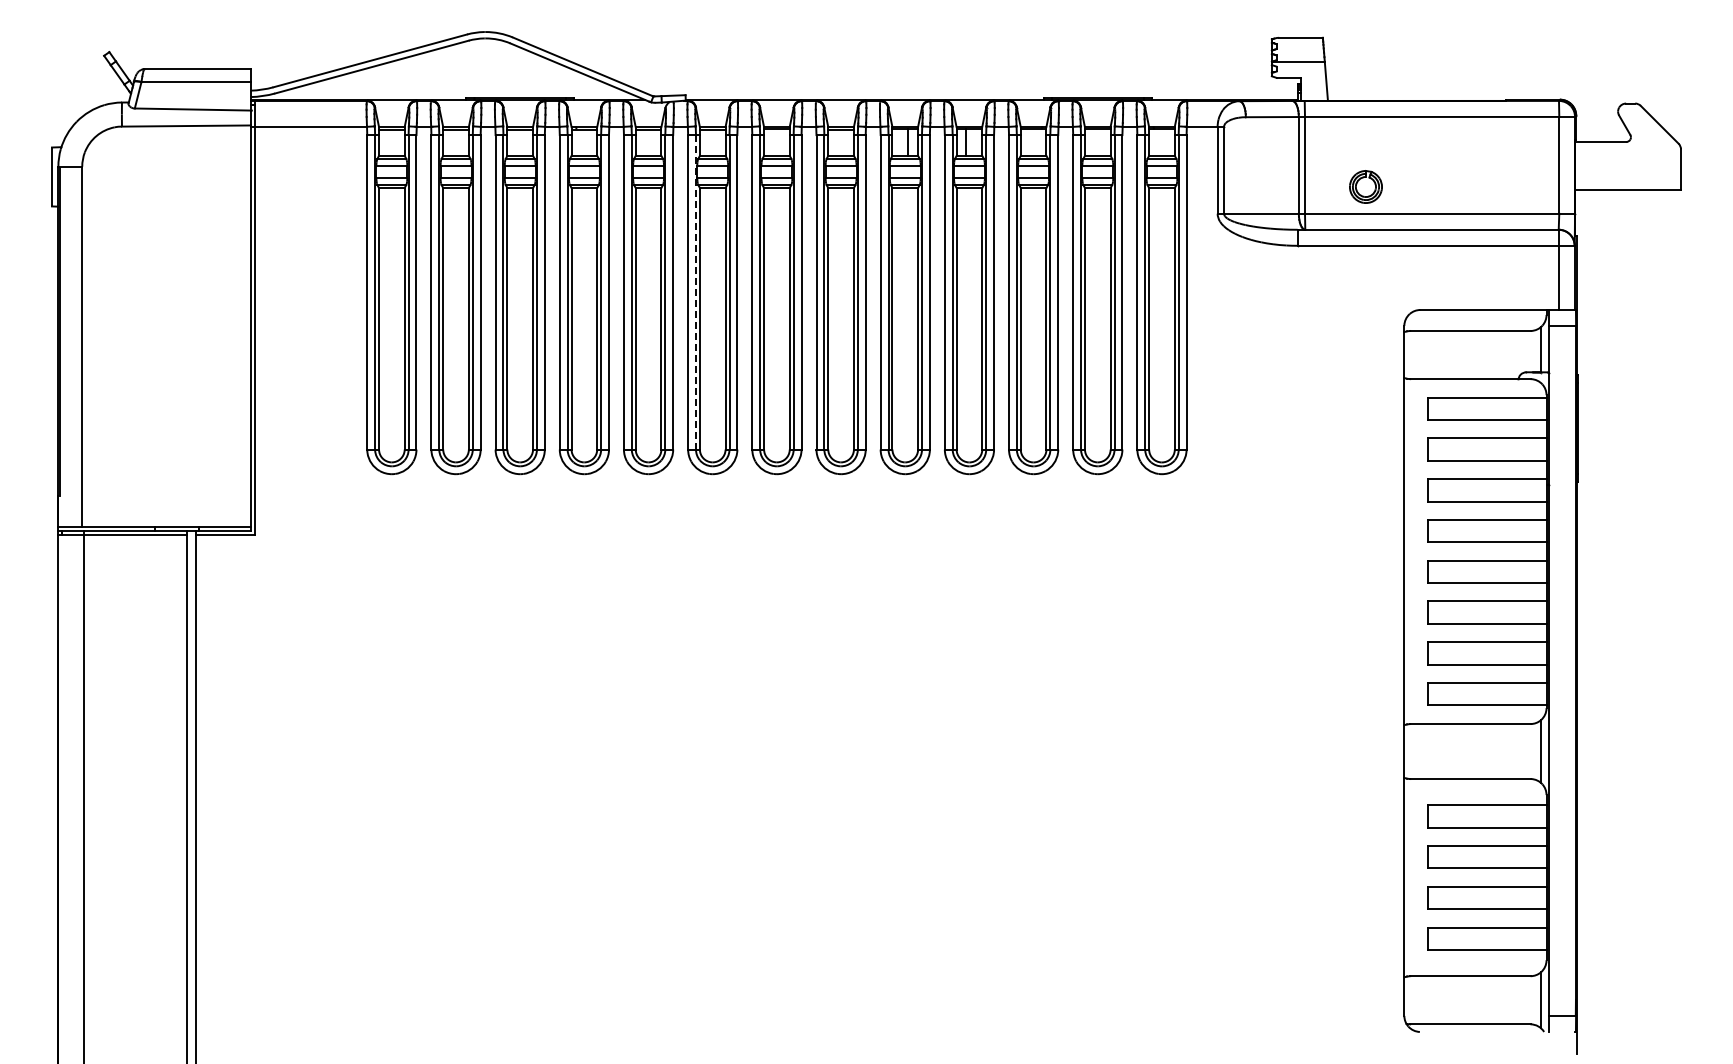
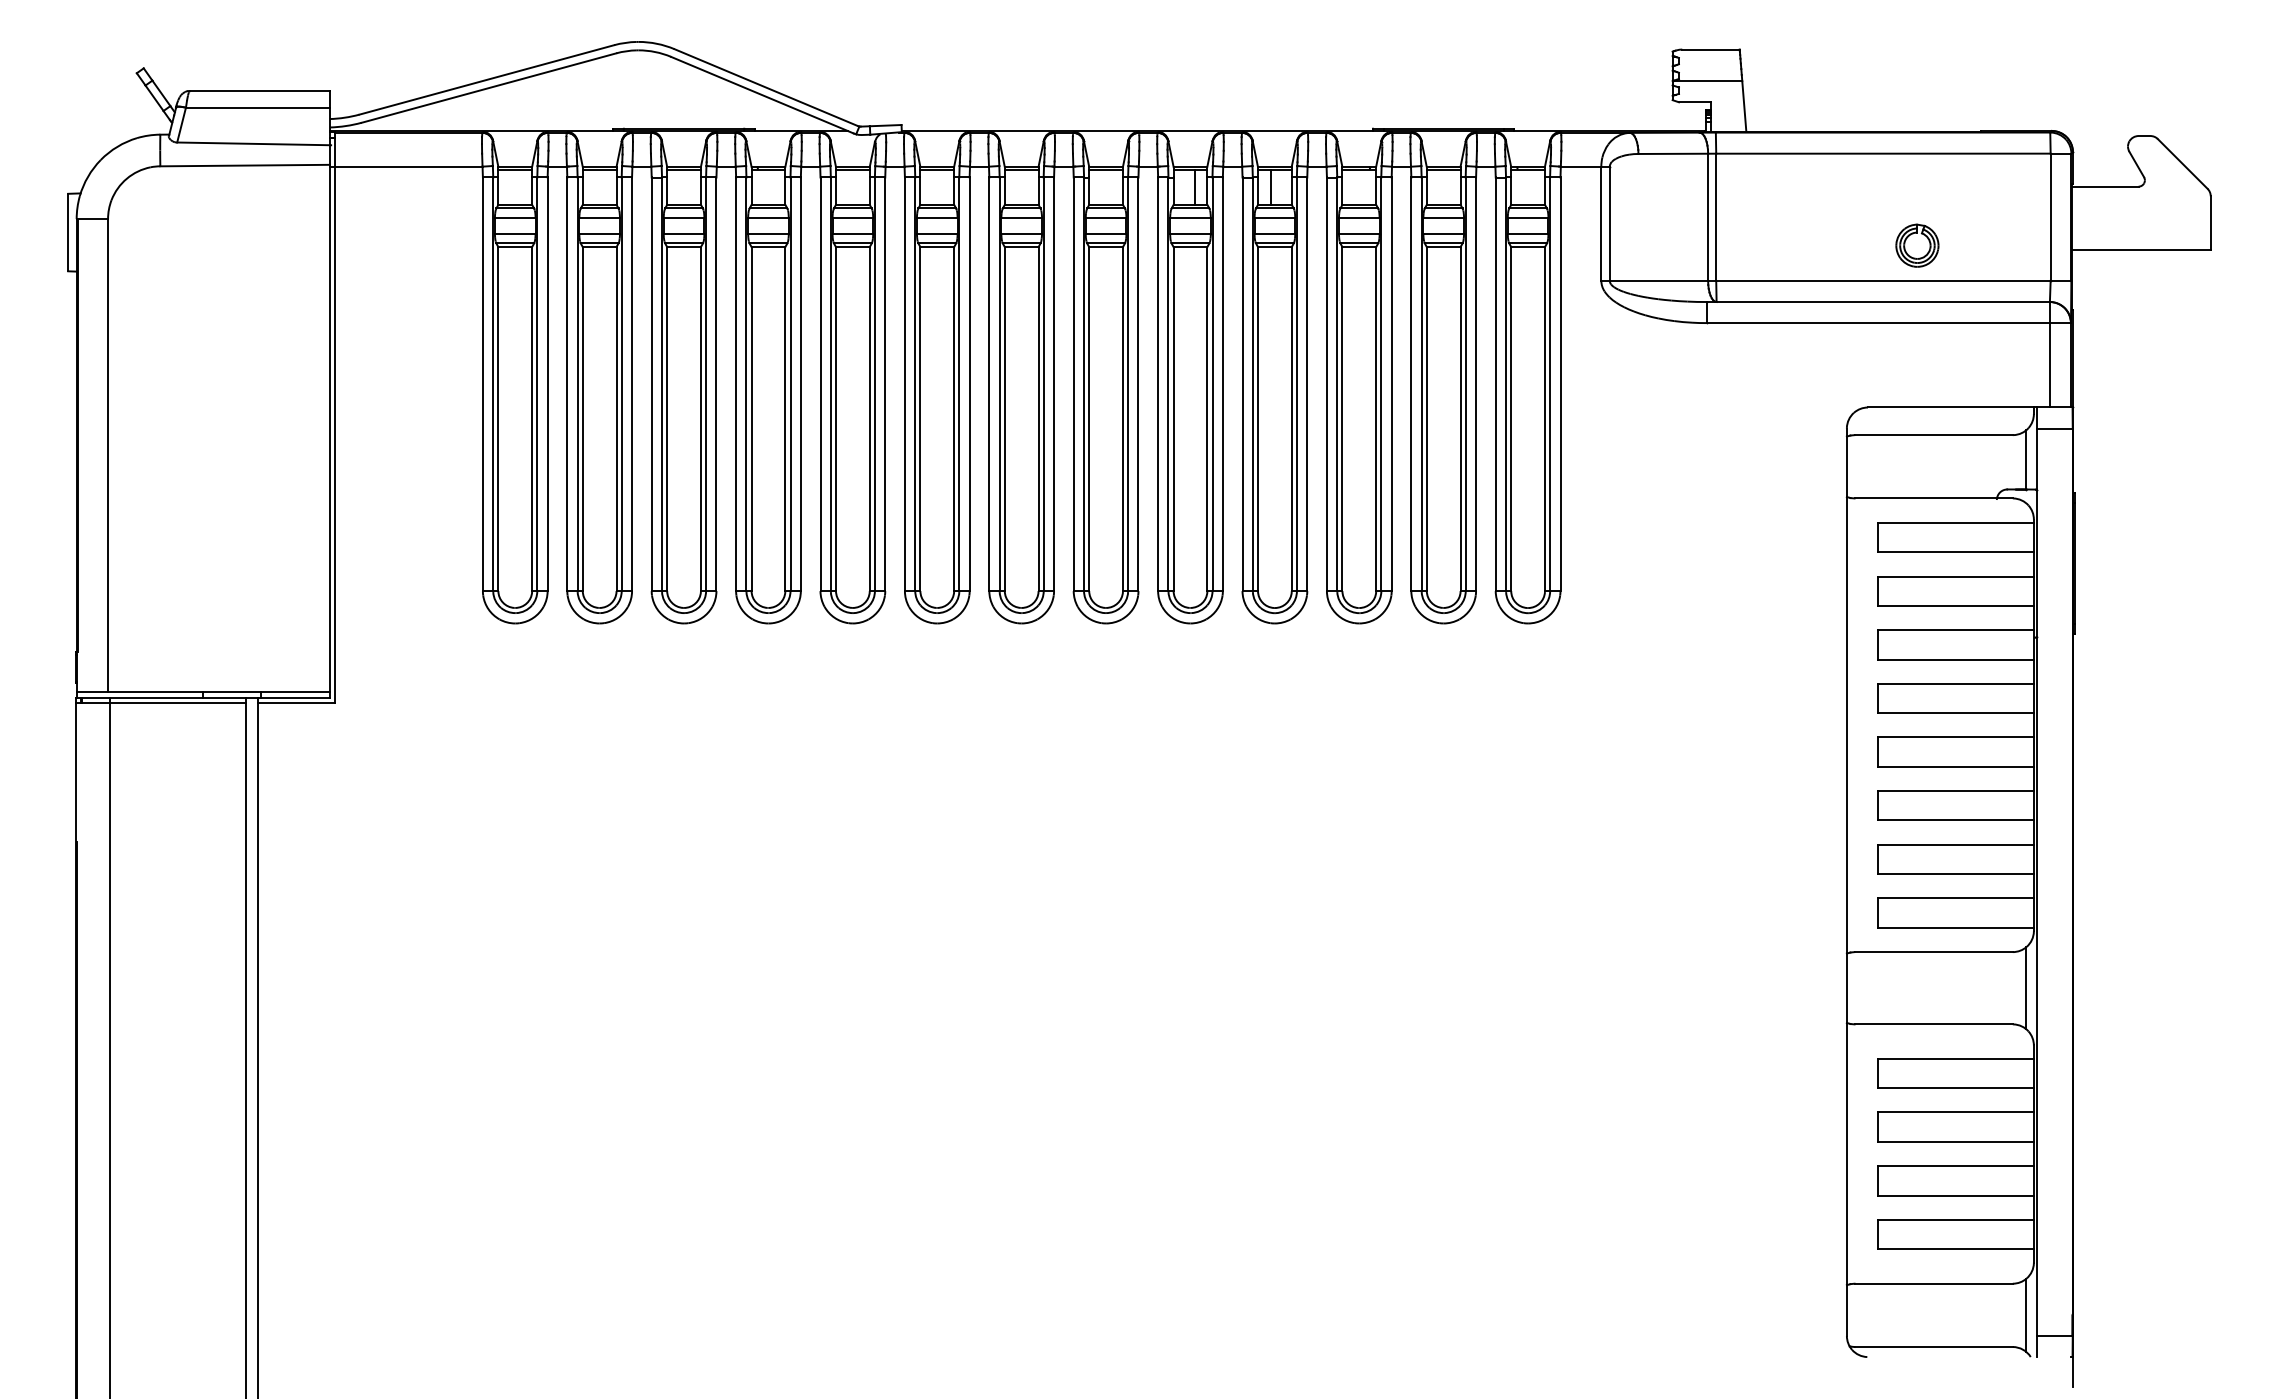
part: (1365, 186) -> (1916, 245), moved
line: (695, 292) -> (914, 384), dashed -> solid

